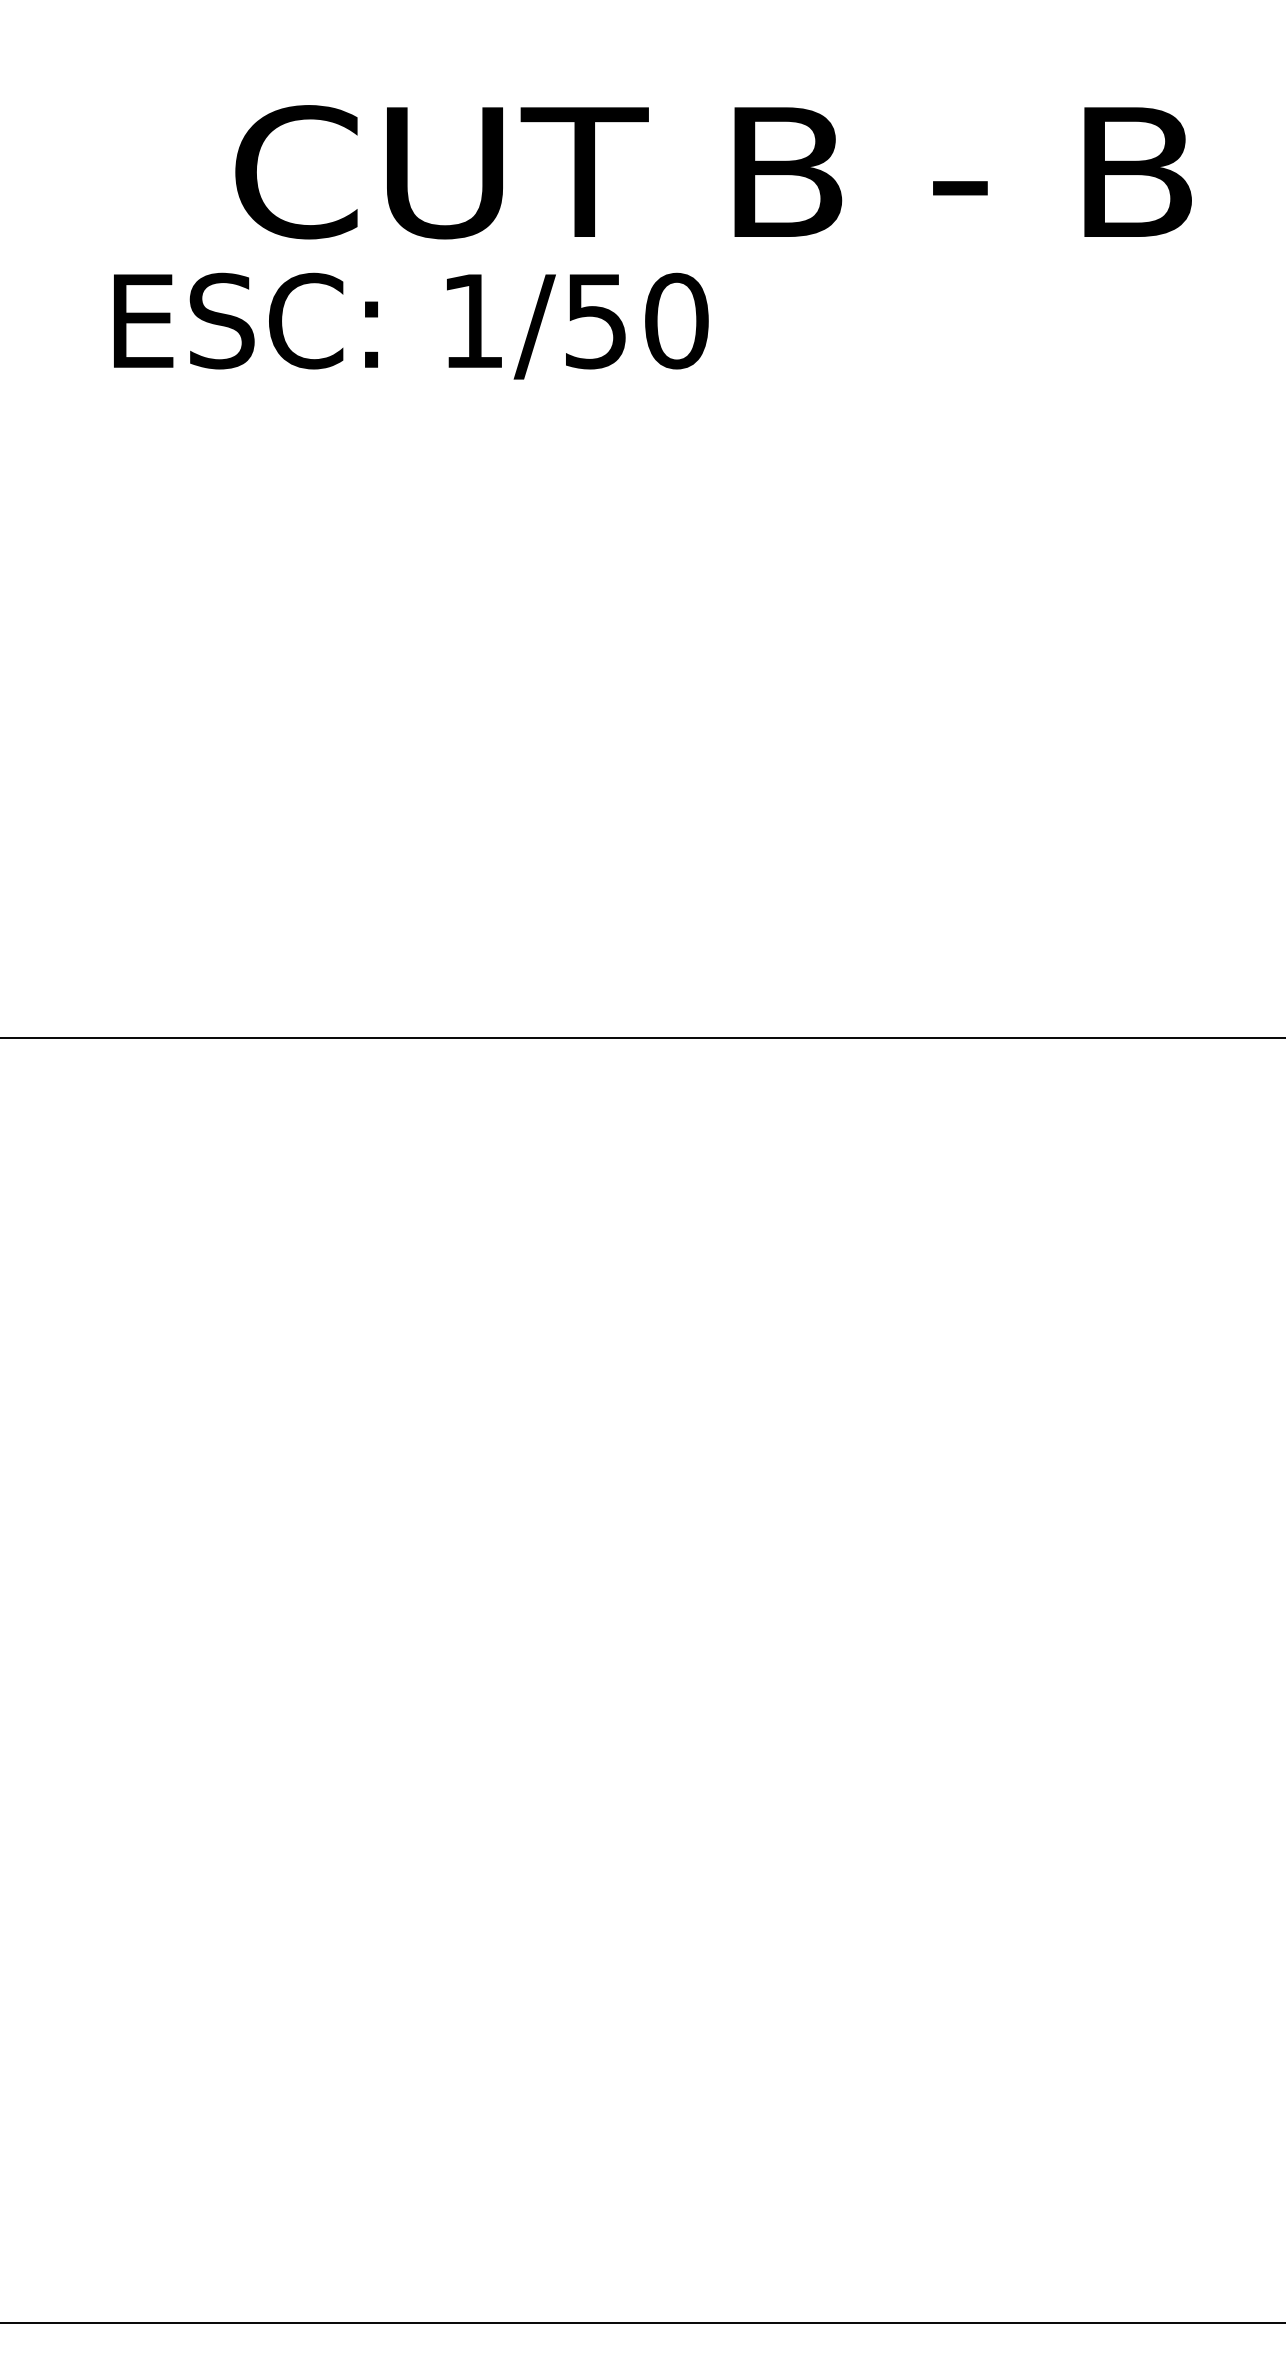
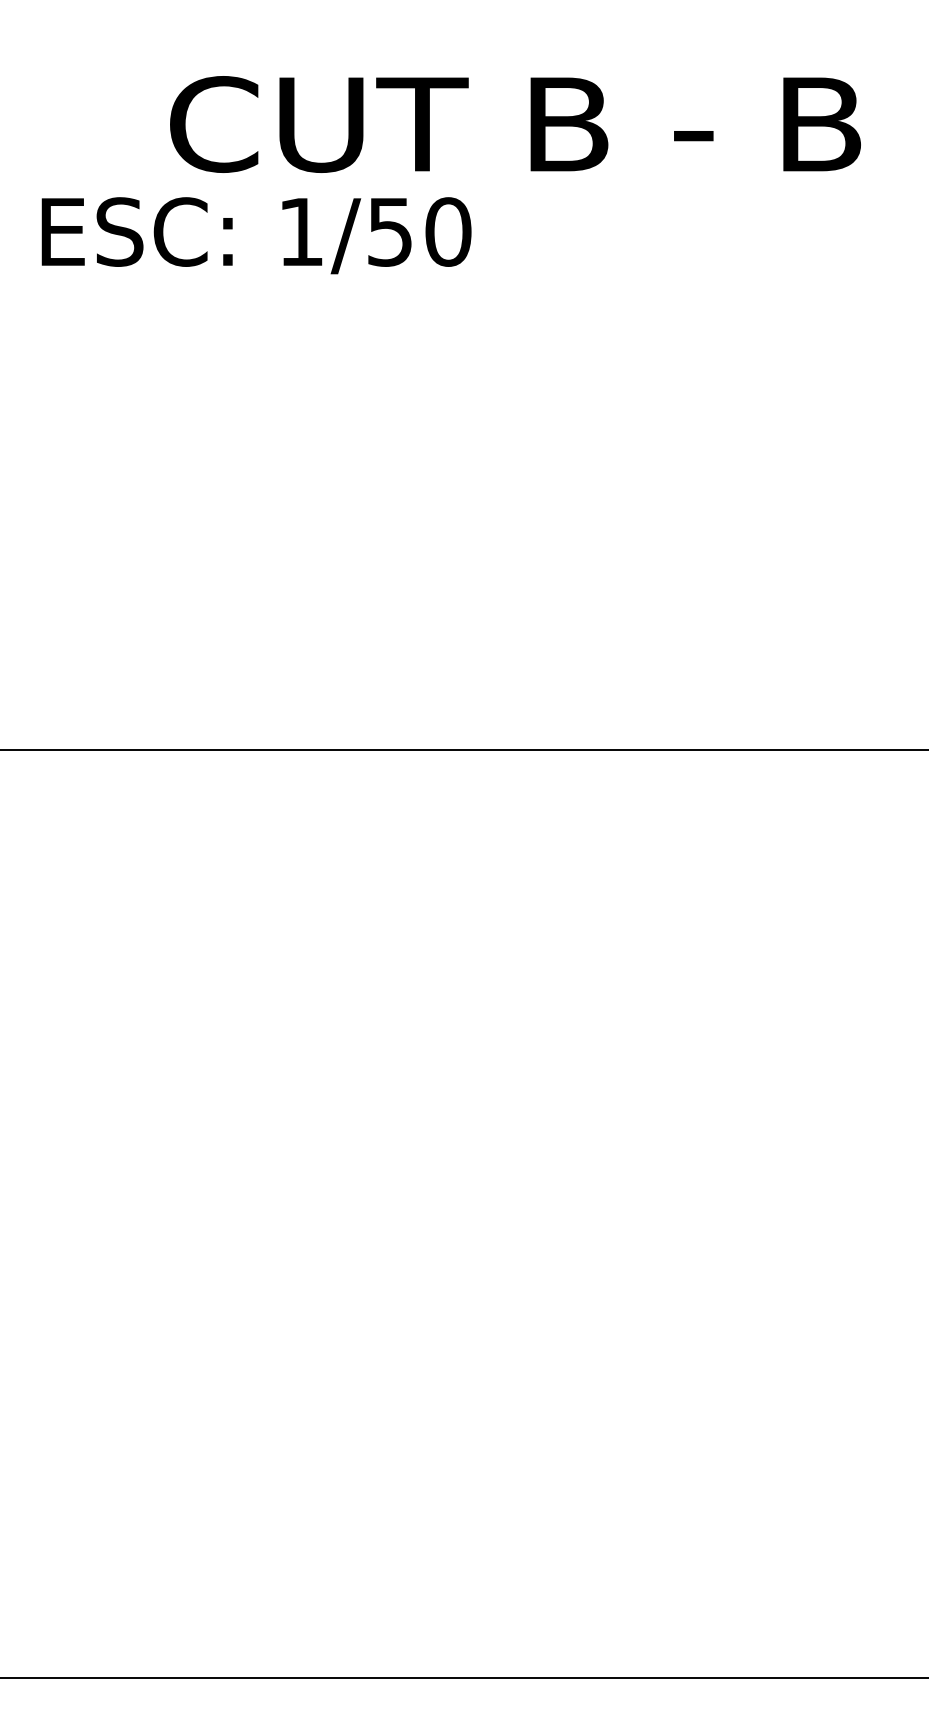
text: (411, 325) -> (256, 235), moved

